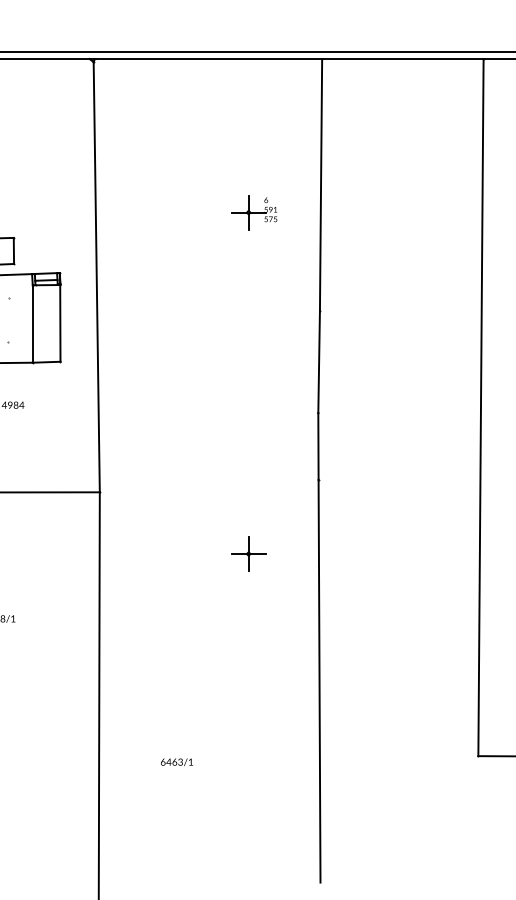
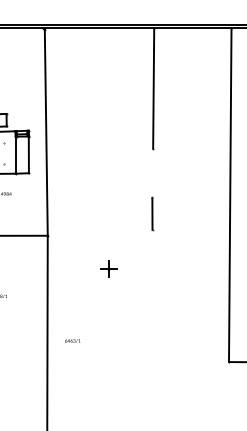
part: (253, 211) -> (121, 101), removed
line: (318, 360) -> (152, 172), removed
part: (247, 552) -> (108, 268), moved
line: (318, 679) -> (152, 325), removed
text: (176, 761) -> (72, 340), moved

